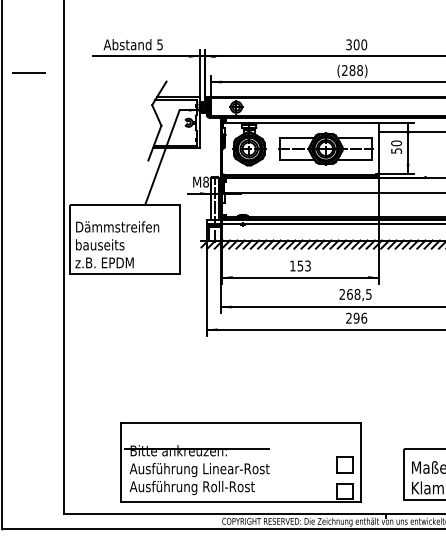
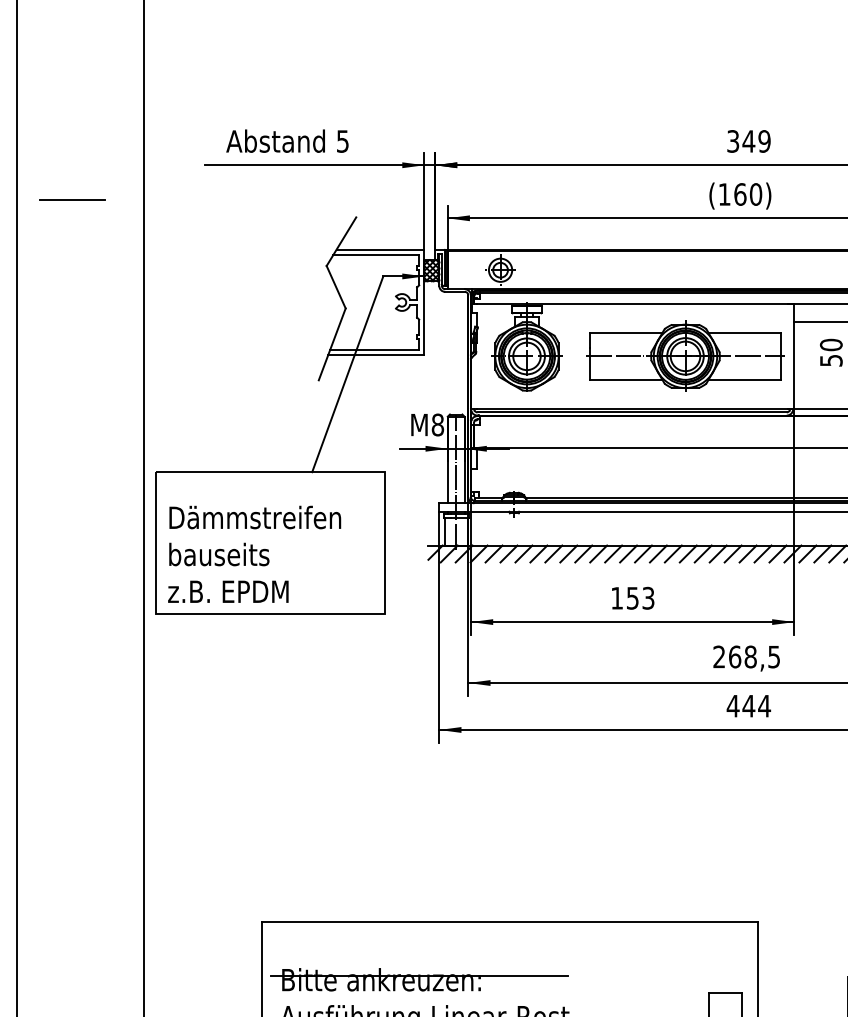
text: (359, 44) -> (754, 140), 300 -> 349
text: (352, 70) -> (740, 194), 288 -> 160
text: (356, 317) -> (748, 704), 296 -> 444

